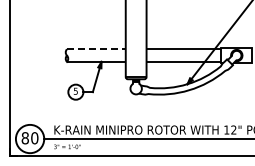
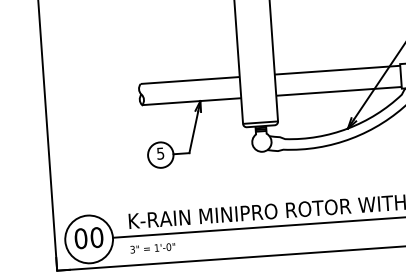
line: (96, 49) -> (190, 80), dashed -> solid
text: (24, 138) -> (79, 239), 80 -> 00

